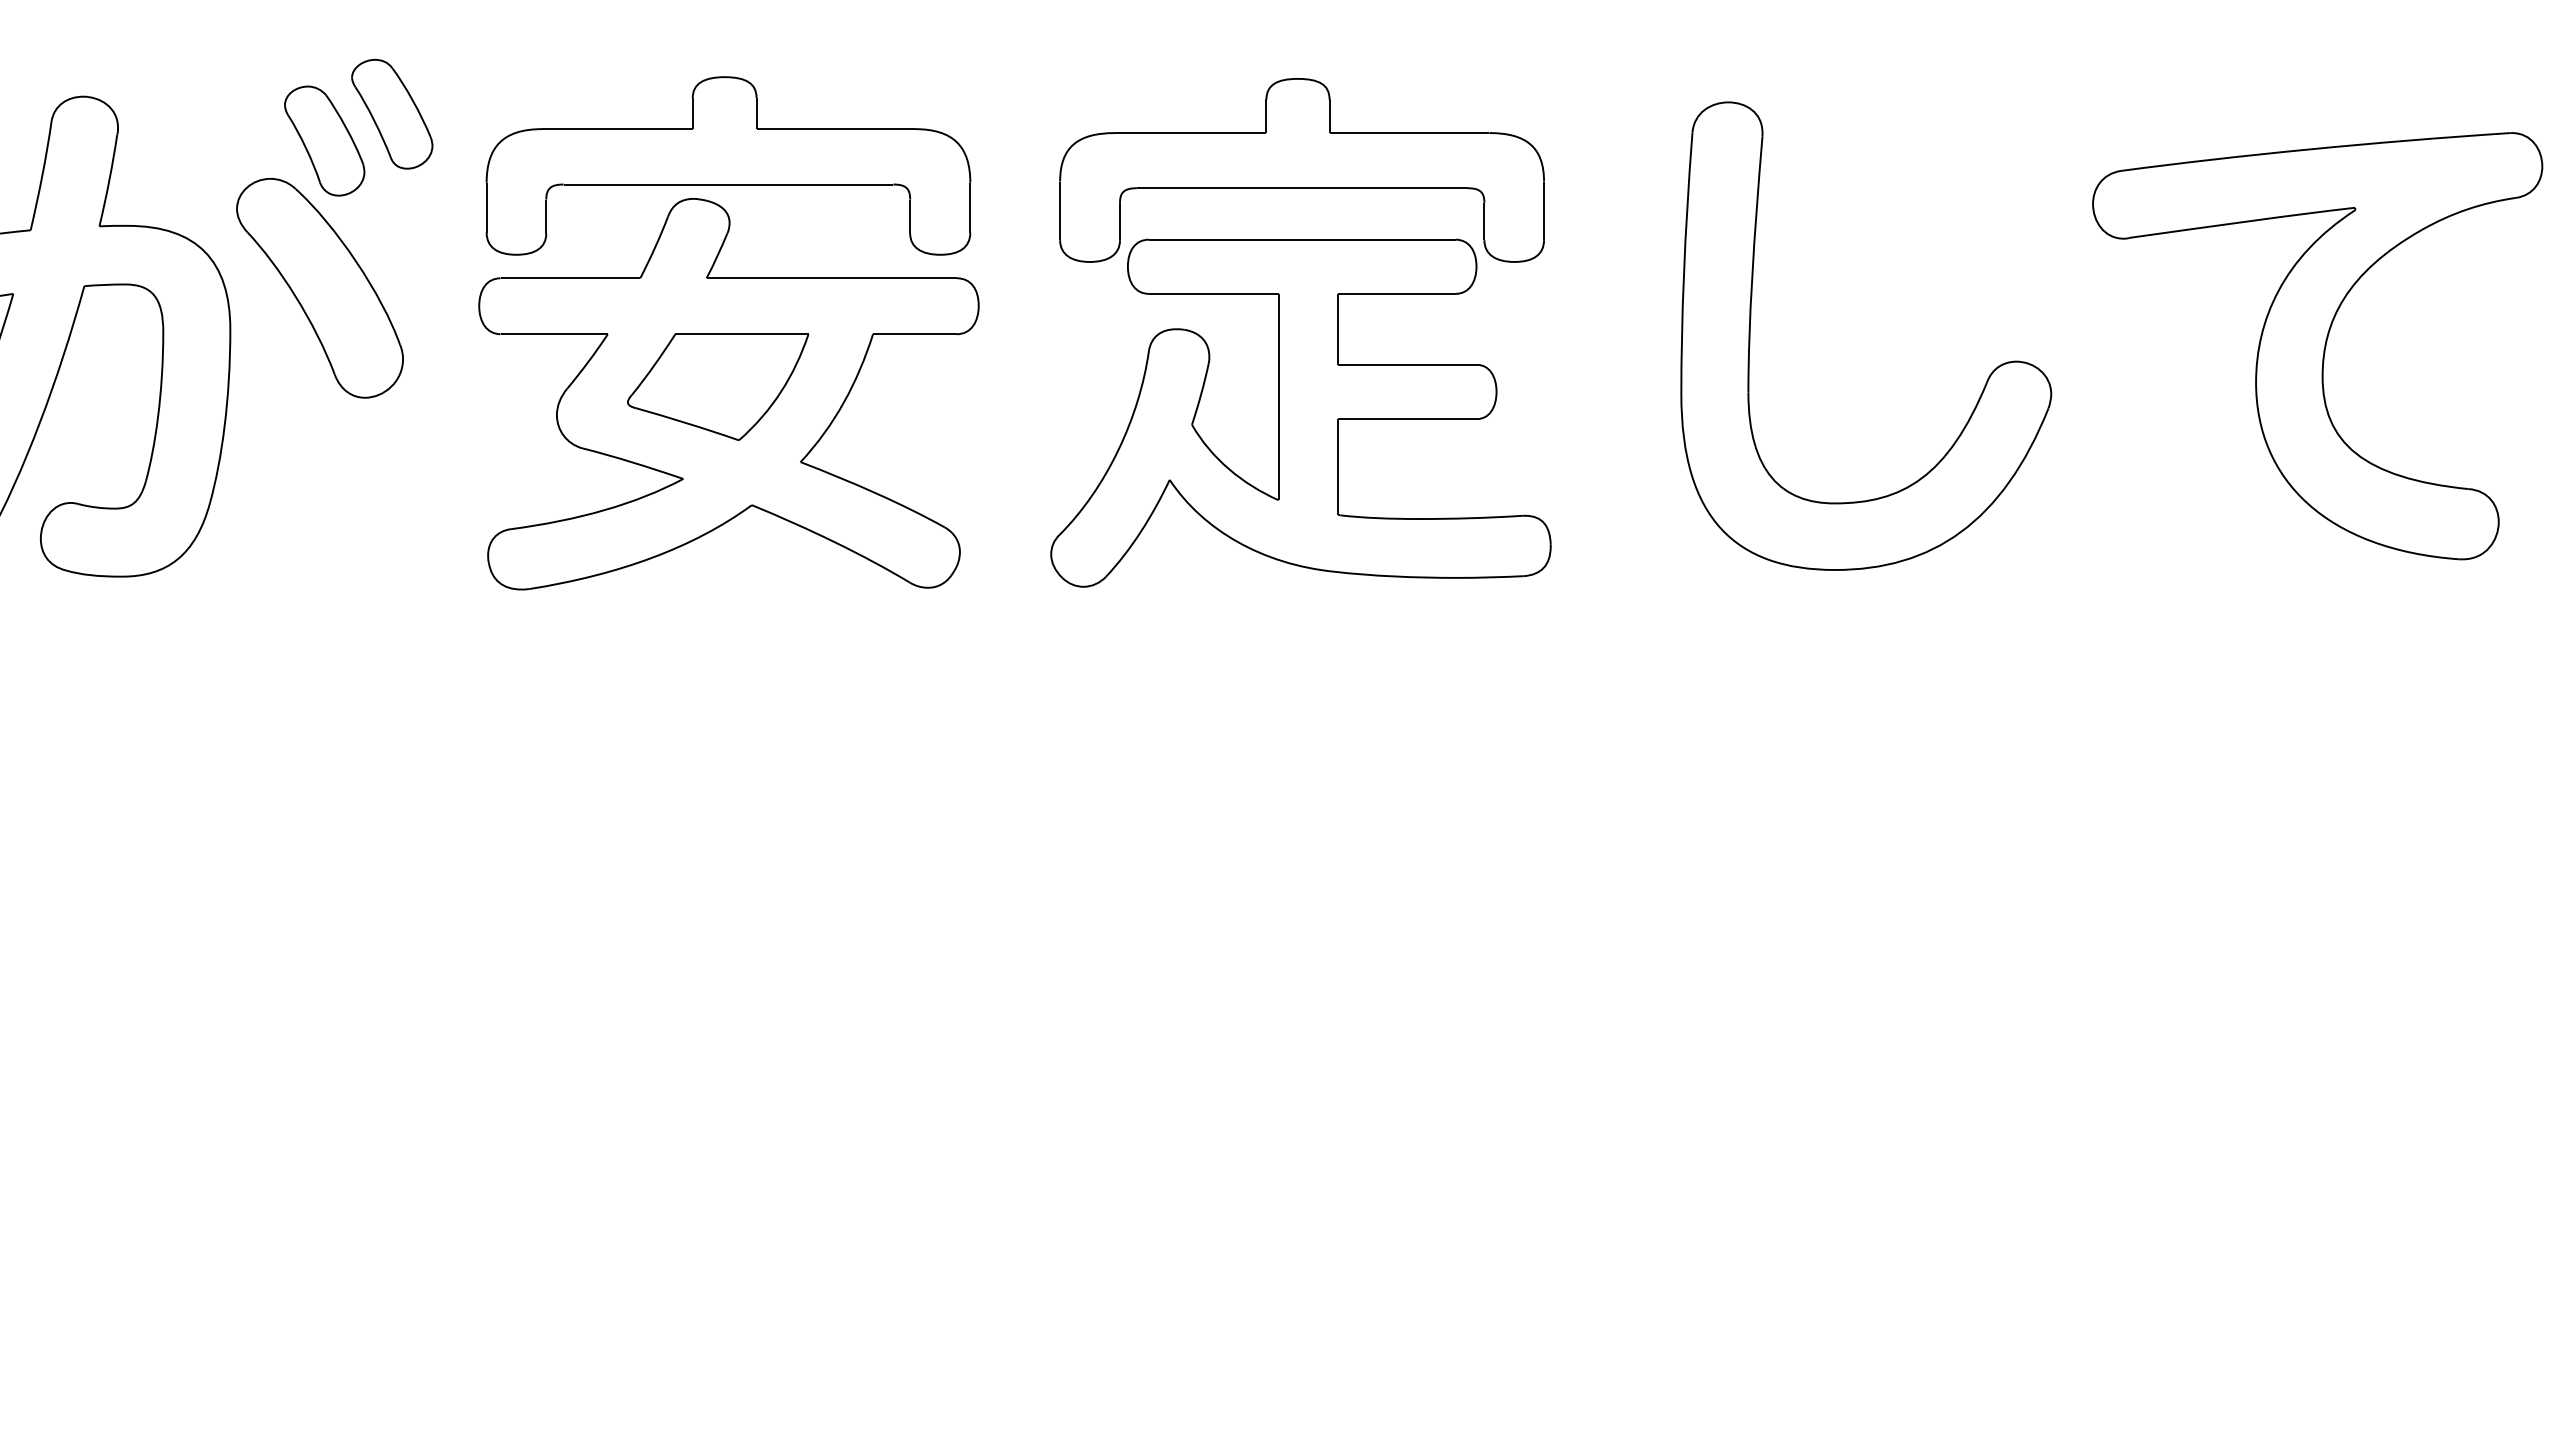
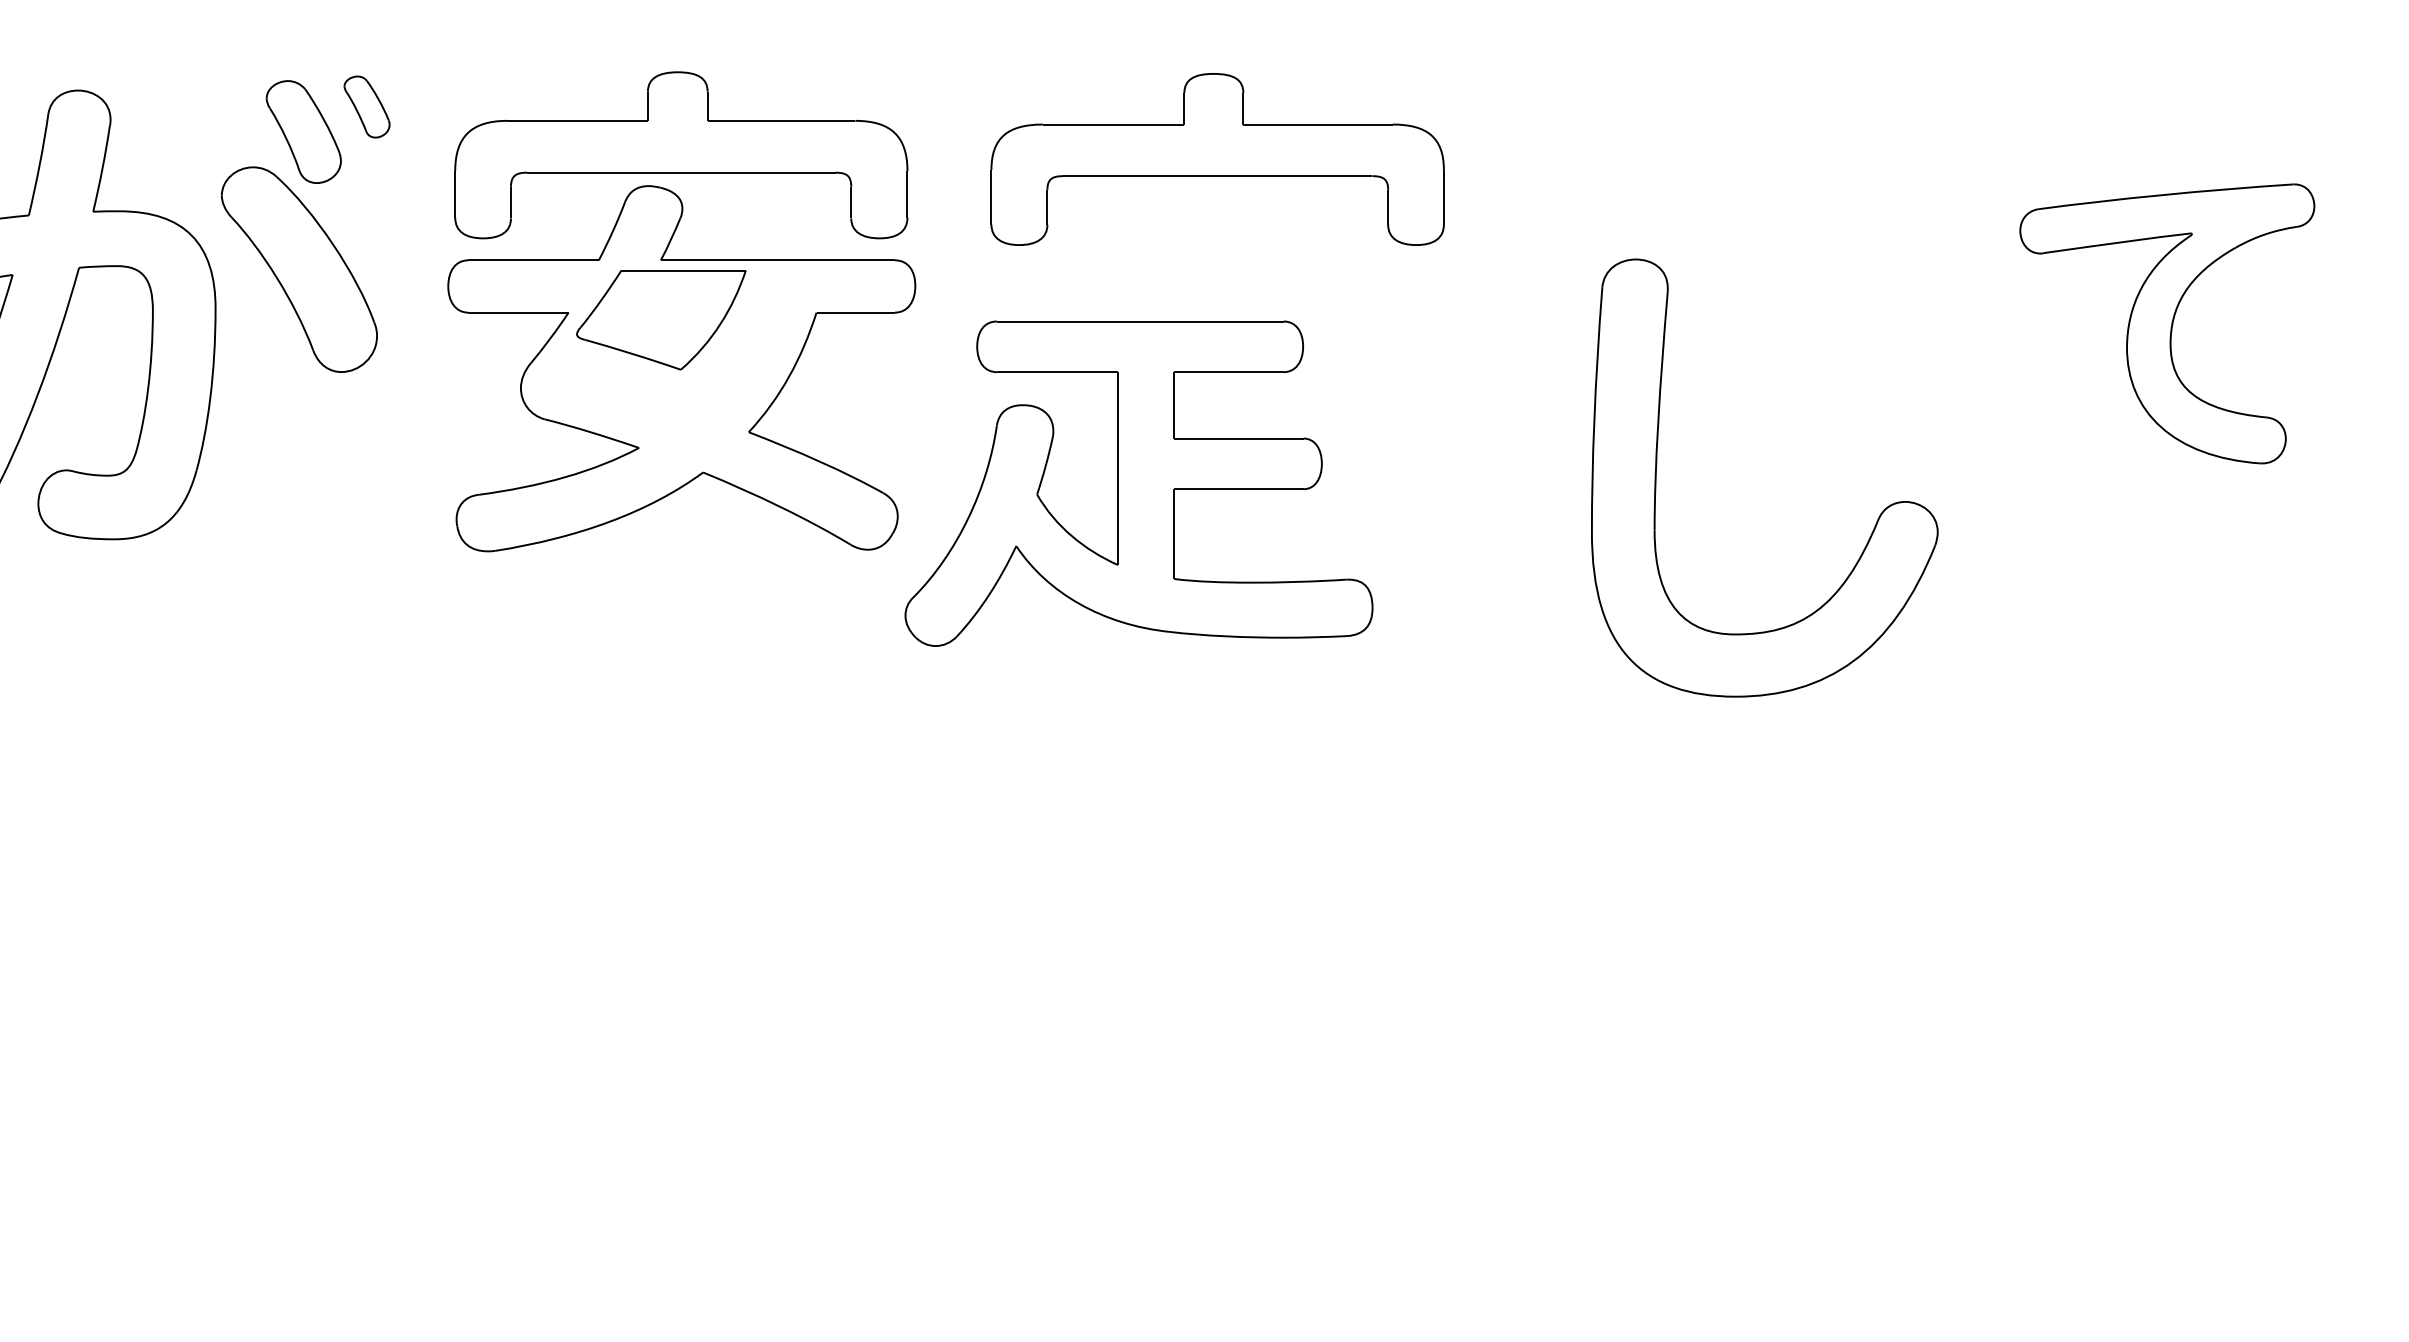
part: (392, 114) -> (367, 107), size x0.6
part: (1750, 335) -> (1656, 477), moved
part: (2317, 346) -> (2167, 324), size x0.7
part: (718, 386) -> (661, 319), moved
part: (1300, 412) -> (1138, 483), moved

